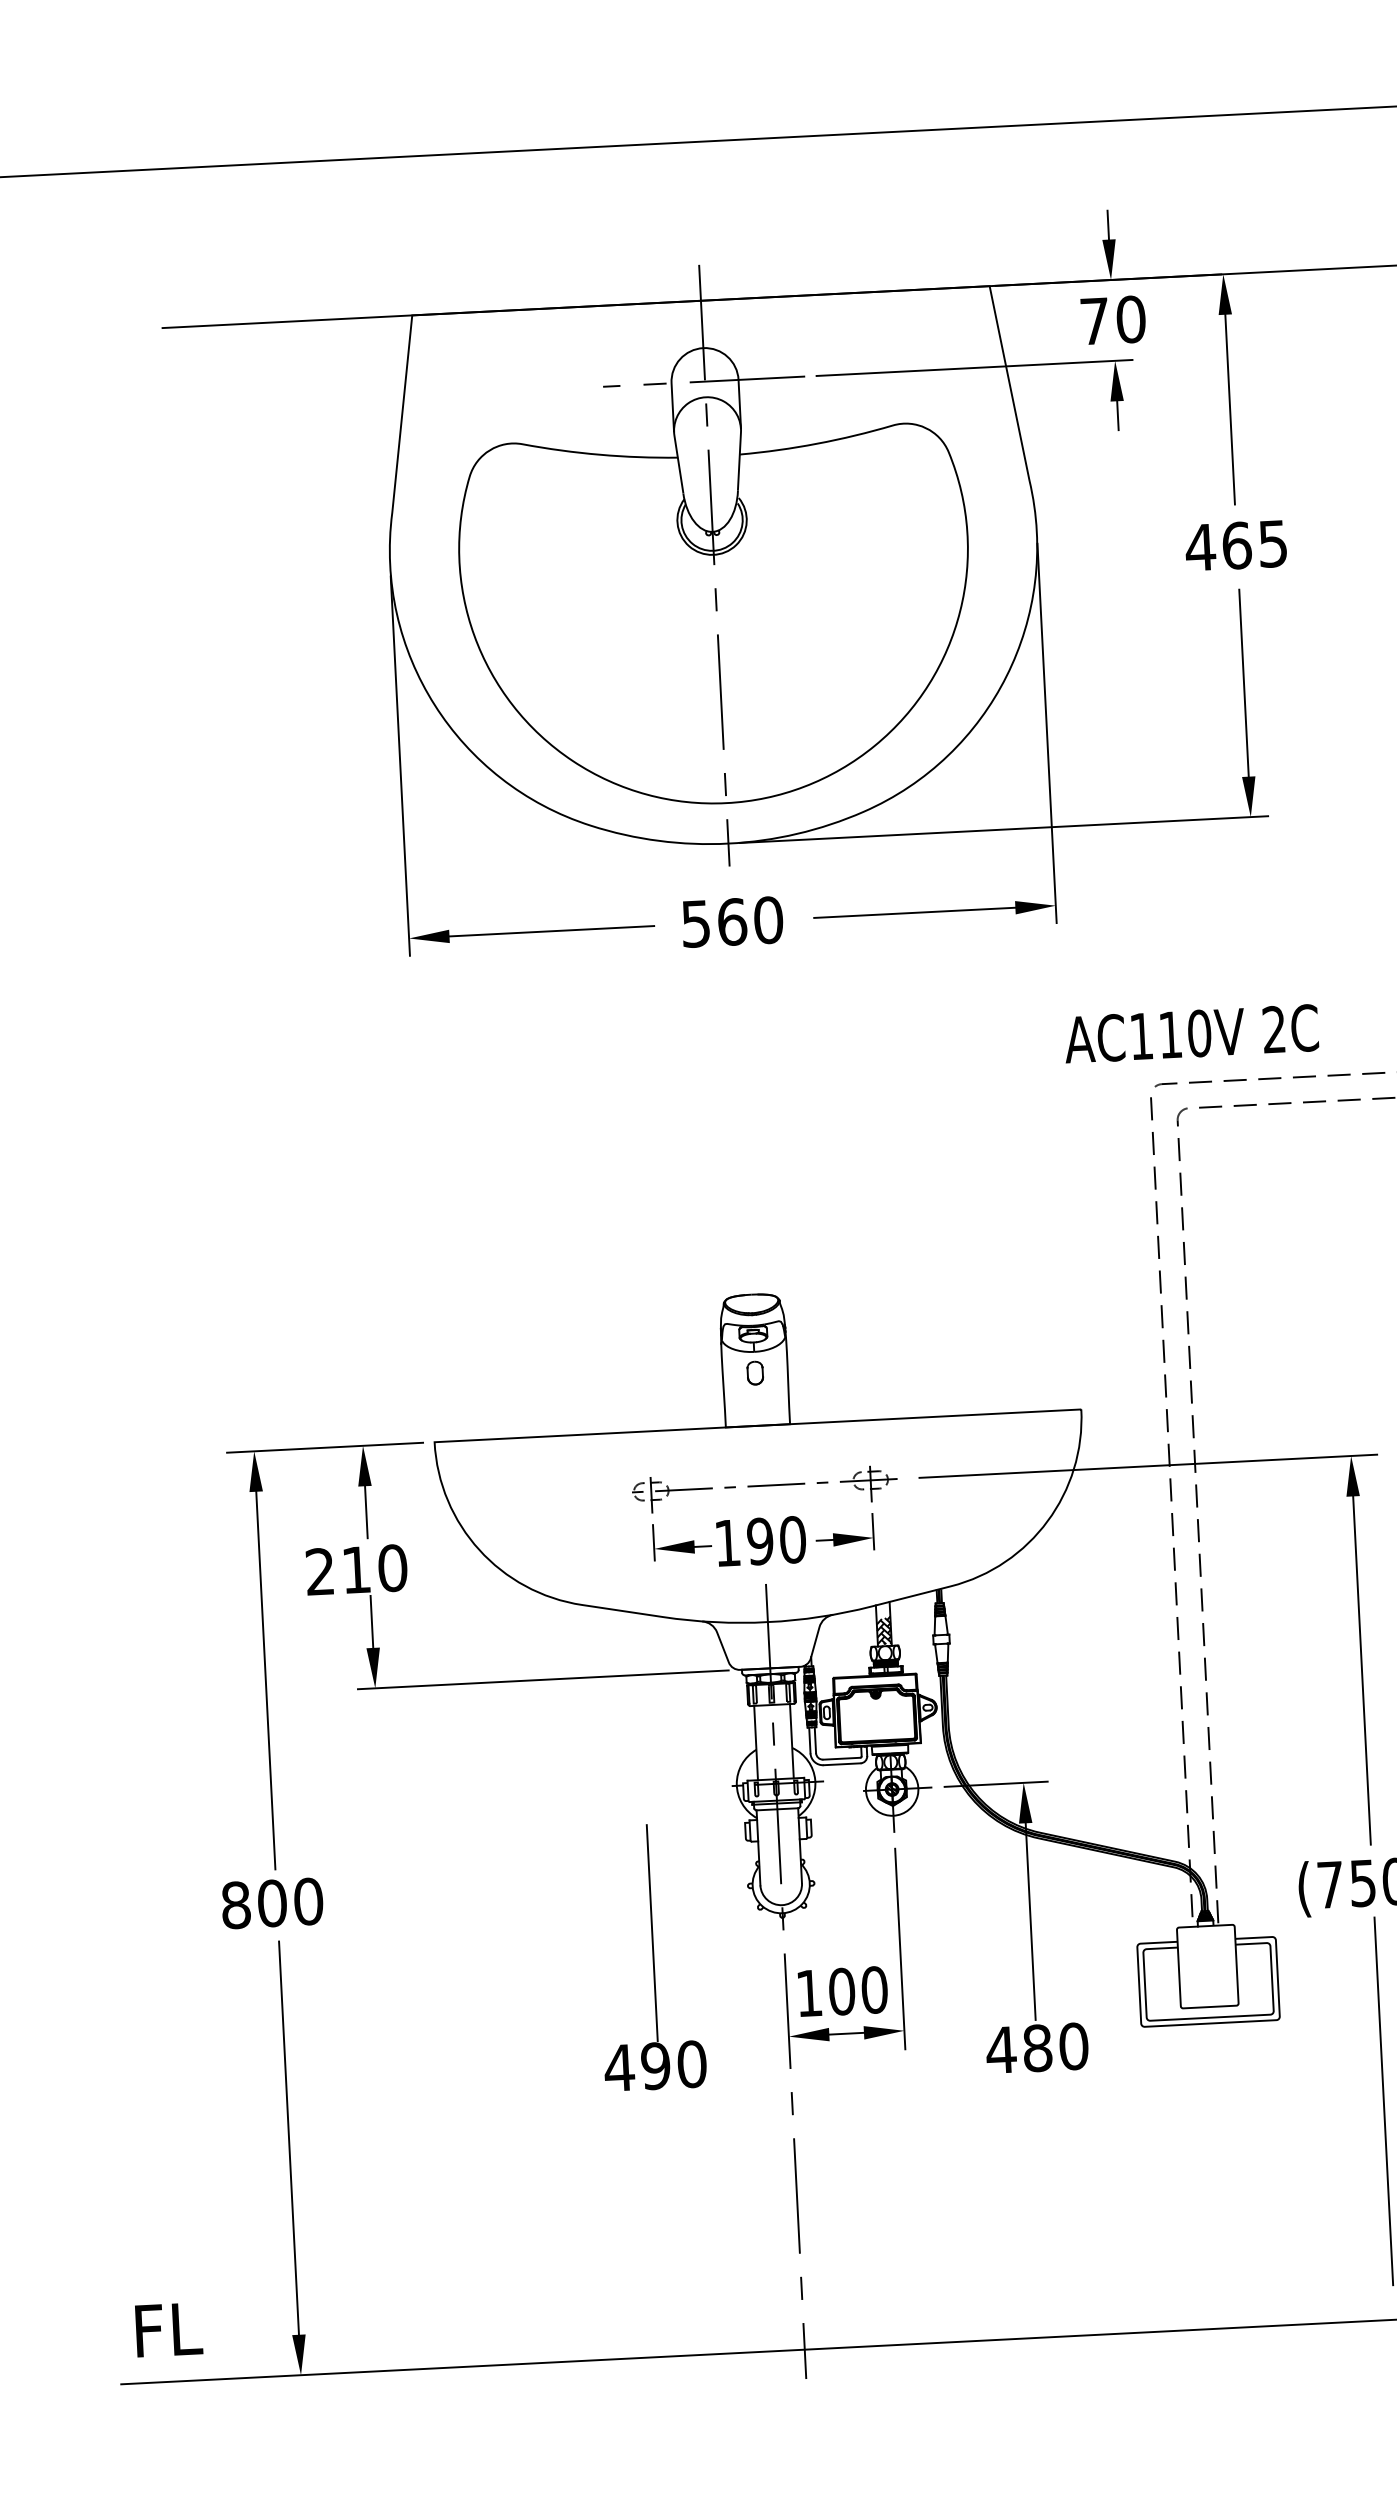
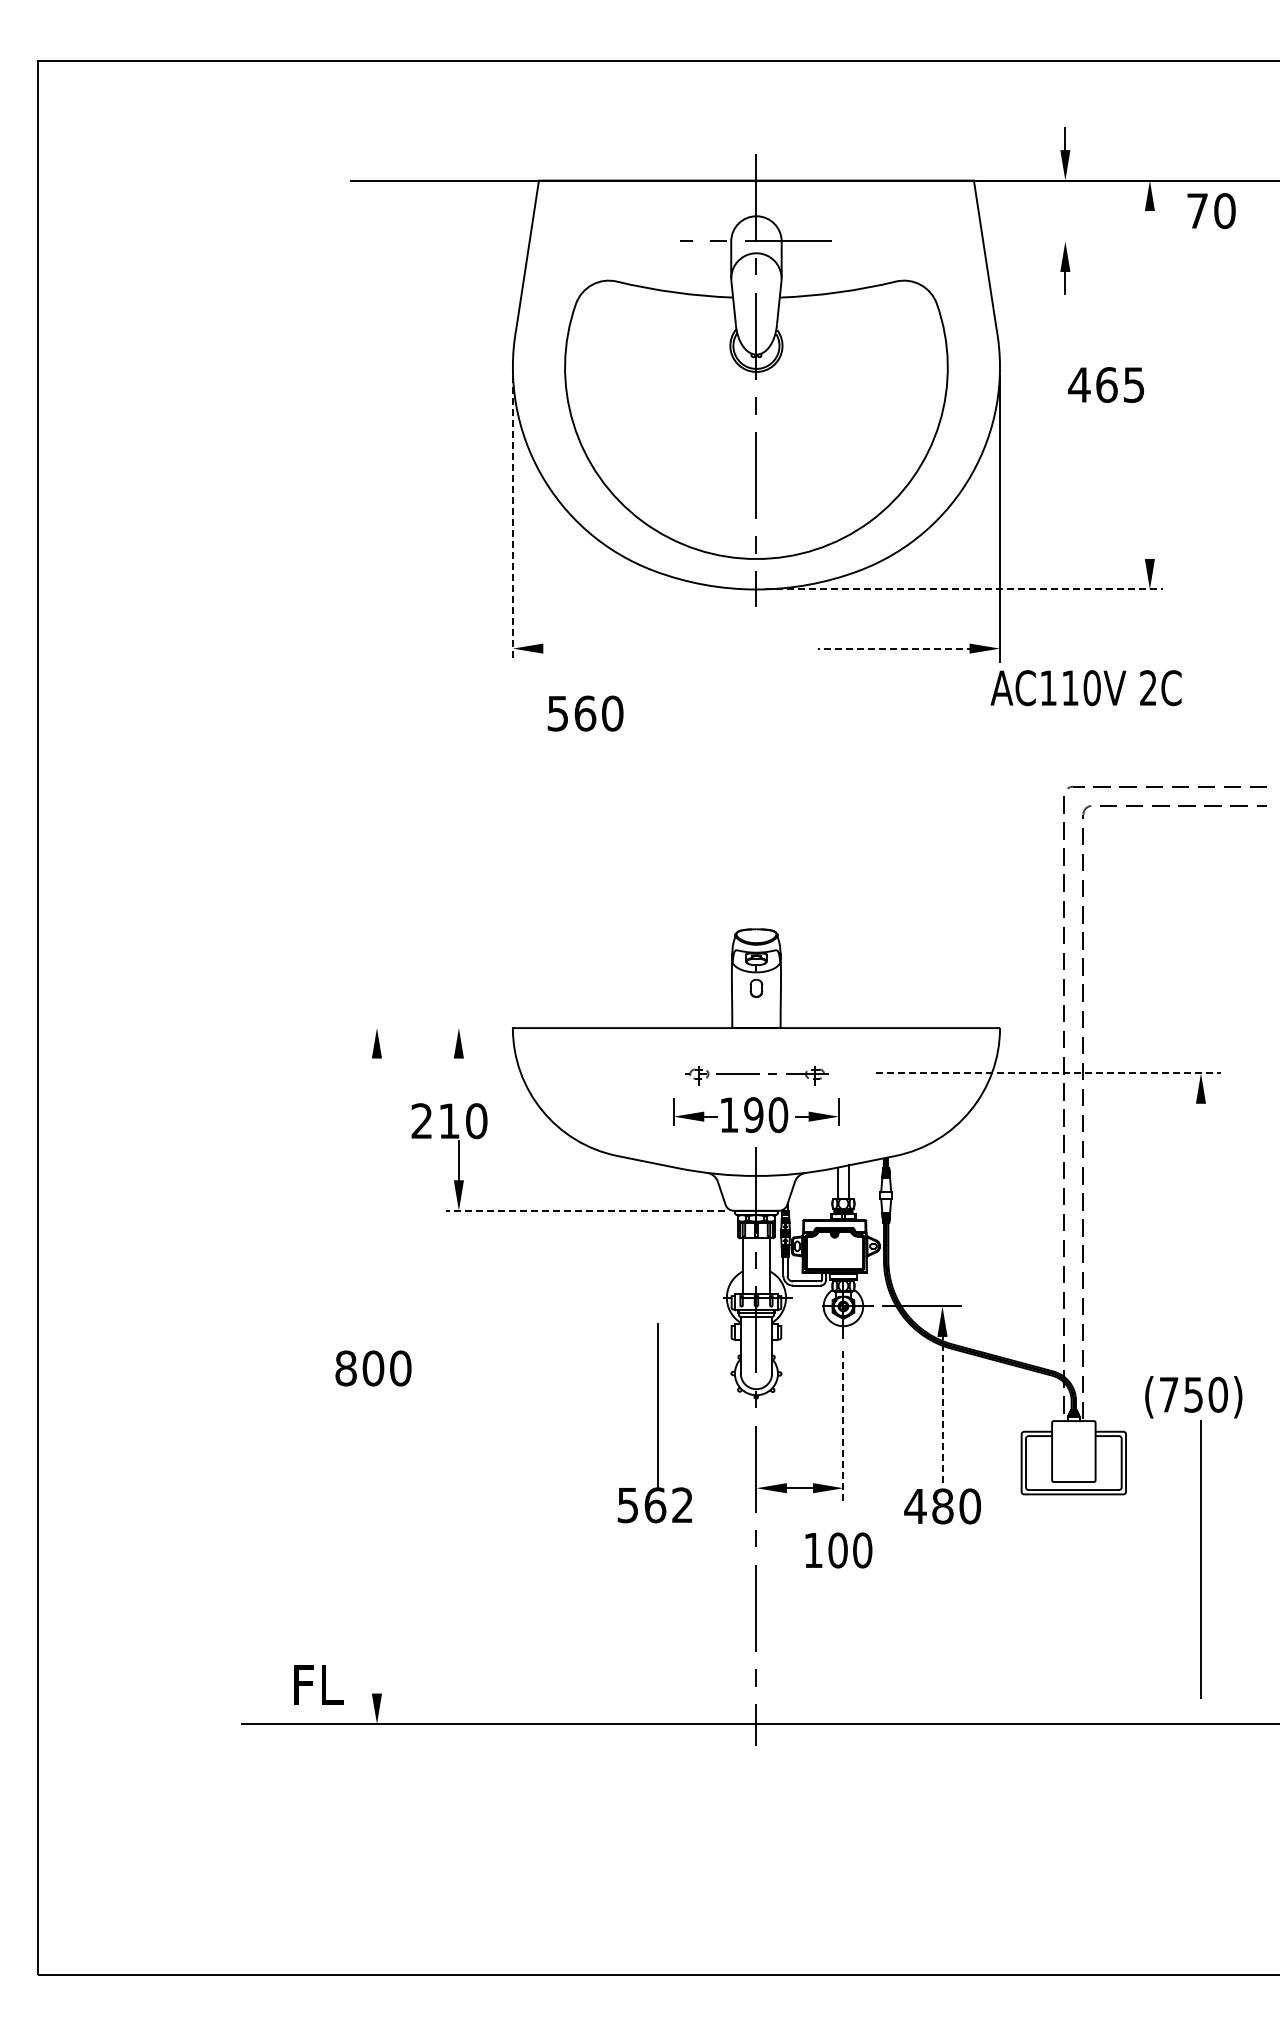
text: (1113, 319) -> (1211, 210), moved
line: (974, 367) -> (959, 241), removed
line: (1229, 405) -> (1149, 279), removed
text: (1236, 545) -> (1106, 384), moved
line: (1243, 685) -> (1149, 490), removed
line: (399, 765) -> (512, 518), solid -> dashed
line: (1004, 829) -> (964, 589), solid -> dashed
line: (917, 912) -> (895, 648), solid -> dashed
text: (732, 921) -> (585, 713), moved
line: (547, 931) -> (617, 648), removed
text: (1190, 1034) -> (1085, 688), moved
line: (325, 1448) -> (430, 1028), removed
line: (1148, 1466) -> (1048, 1073), solid -> dashed
part: (763, 1488) -> (758, 1075), size x0.7
line: (365, 1508) -> (458, 1075), removed
hatch: (884, 1630) -> (843, 1186), removed
line: (1361, 1667) -> (1200, 1232), removed
line: (265, 1677) -> (376, 1198), removed
line: (543, 1679) -> (585, 1210), solid -> dashed
line: (1030, 1919) -> (942, 1409), solid -> dashed
line: (900, 1948) -> (843, 1426), solid -> dashed
text: (842, 1991) -> (838, 1550), moved
text: (654, 2066) -> (654, 1505), 490 -> 562
line: (288, 2140) -> (376, 1547), removed
text: (168, 2329) -> (318, 1684), moved

